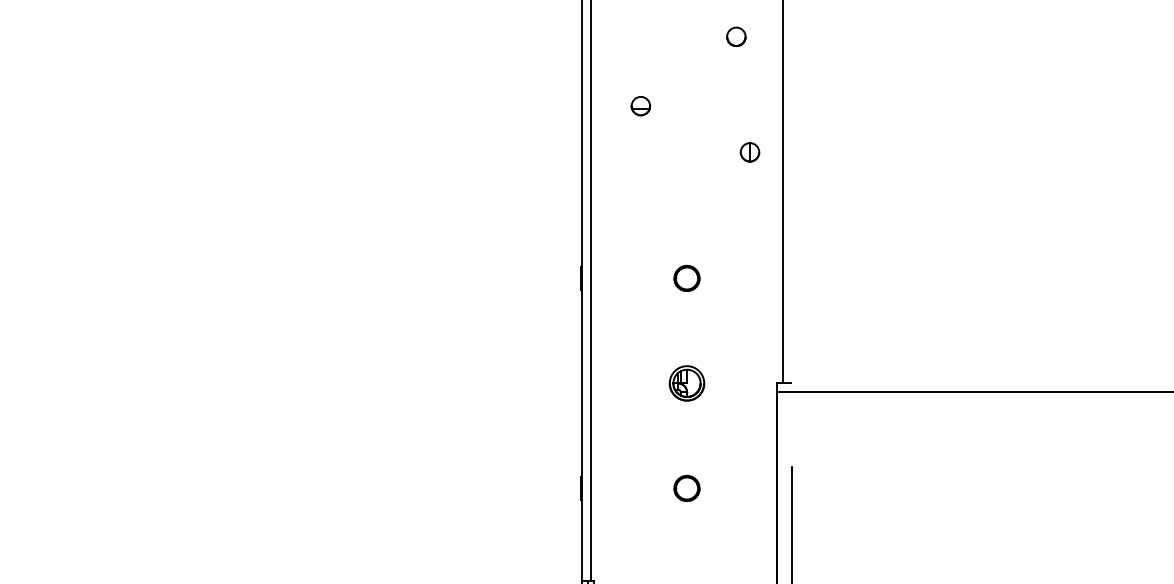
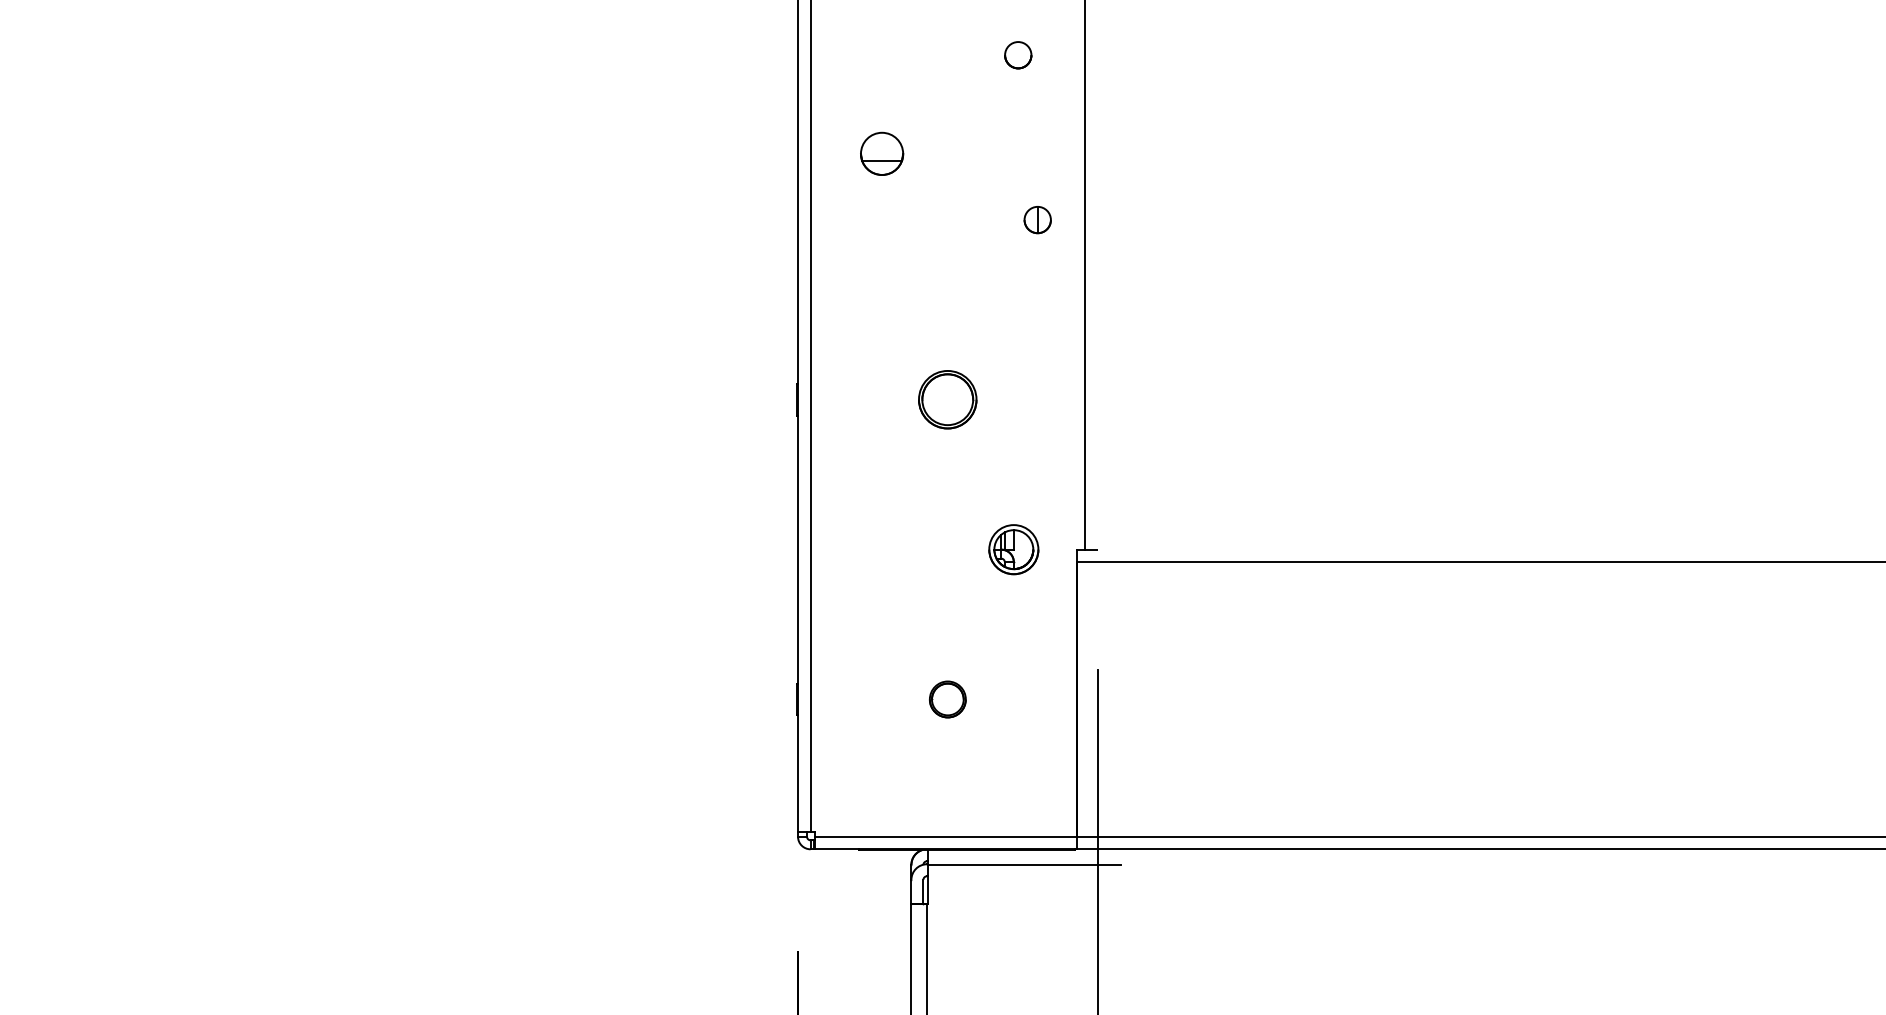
part: (640, 106) -> (881, 154), size x1.6
part: (686, 278) -> (947, 399), size x1.6
part: (686, 383) -> (1013, 549), moved

